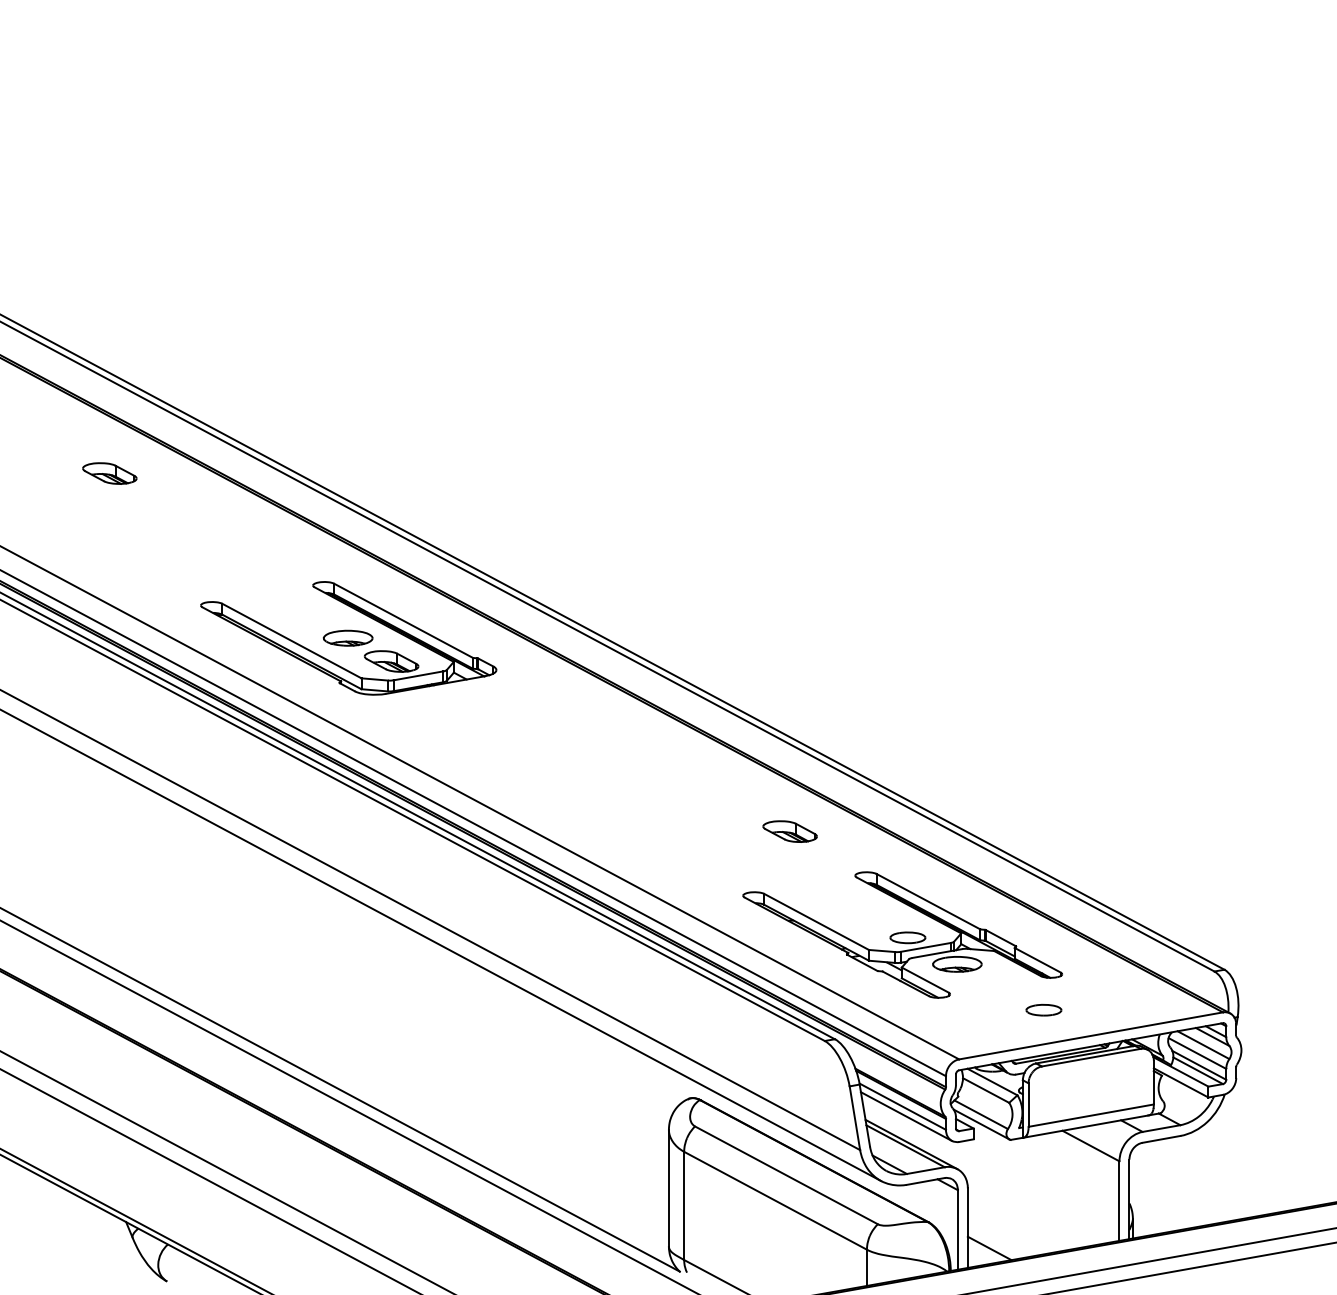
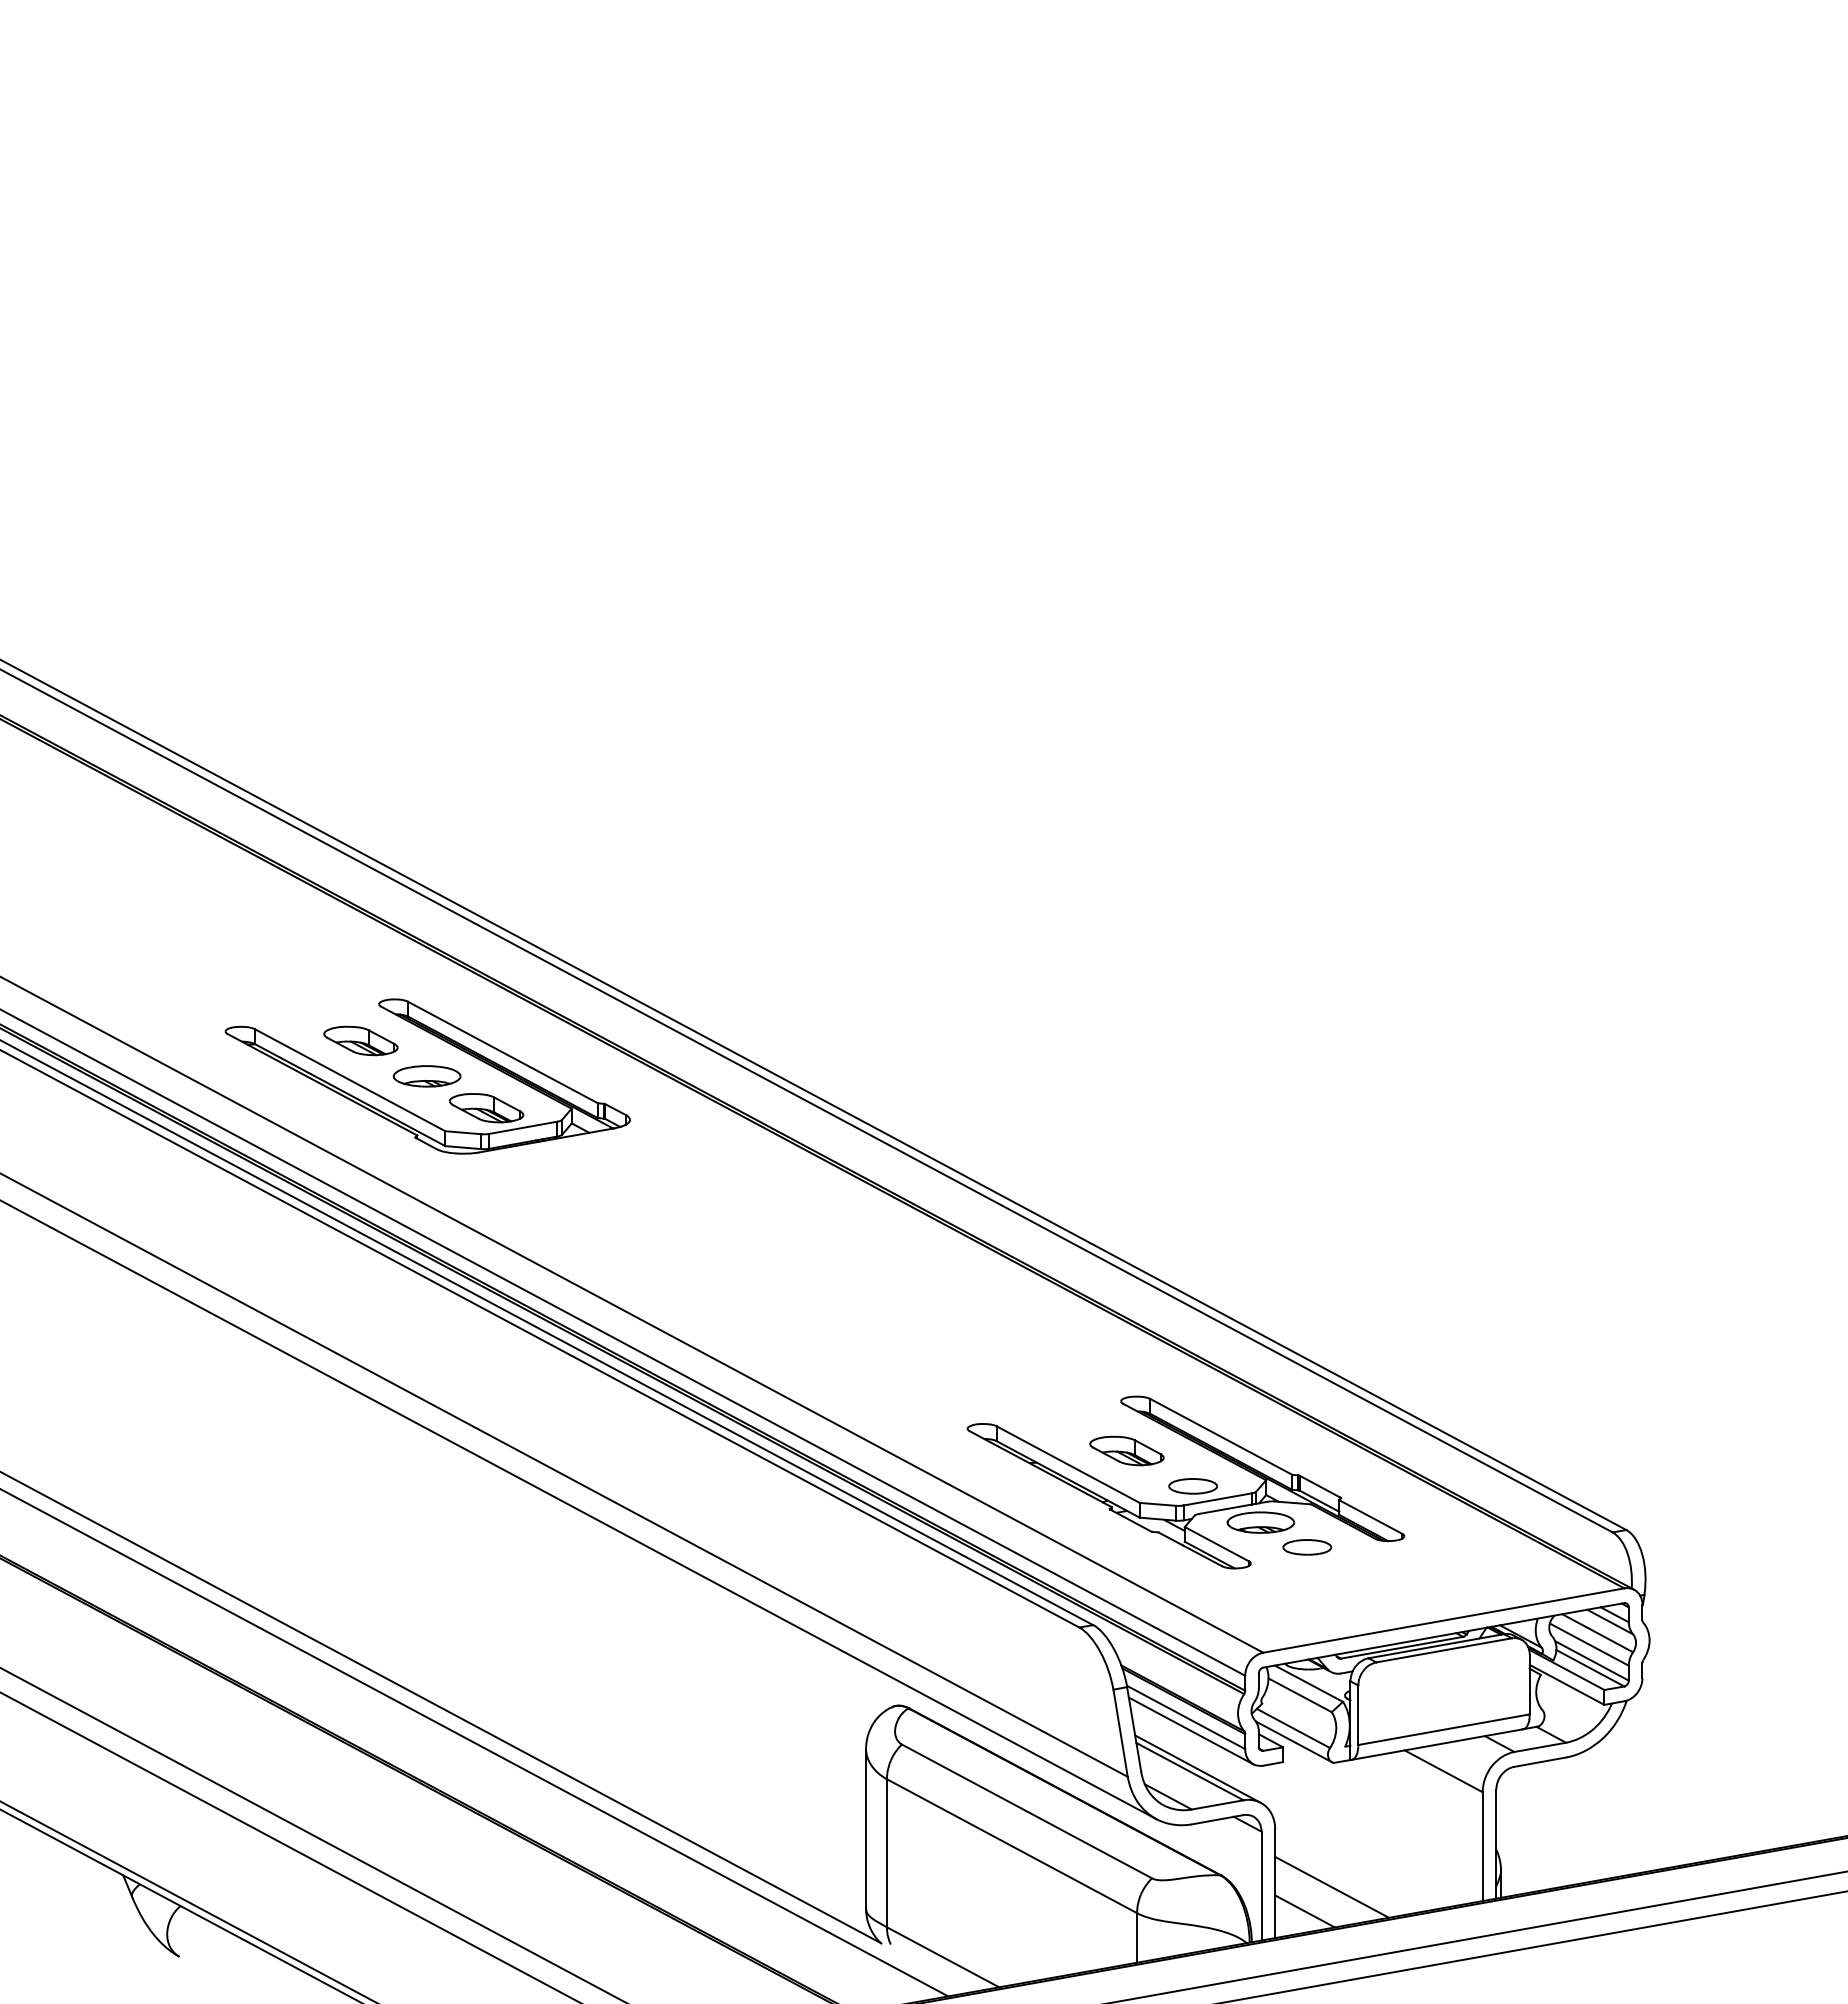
part: (109, 473) -> (360, 1040), moved
part: (789, 831) -> (1126, 1450), moved
part: (1044, 1010) -> (1307, 1547), moved
line: (1009, 1230) -> (1331, 1886), added

